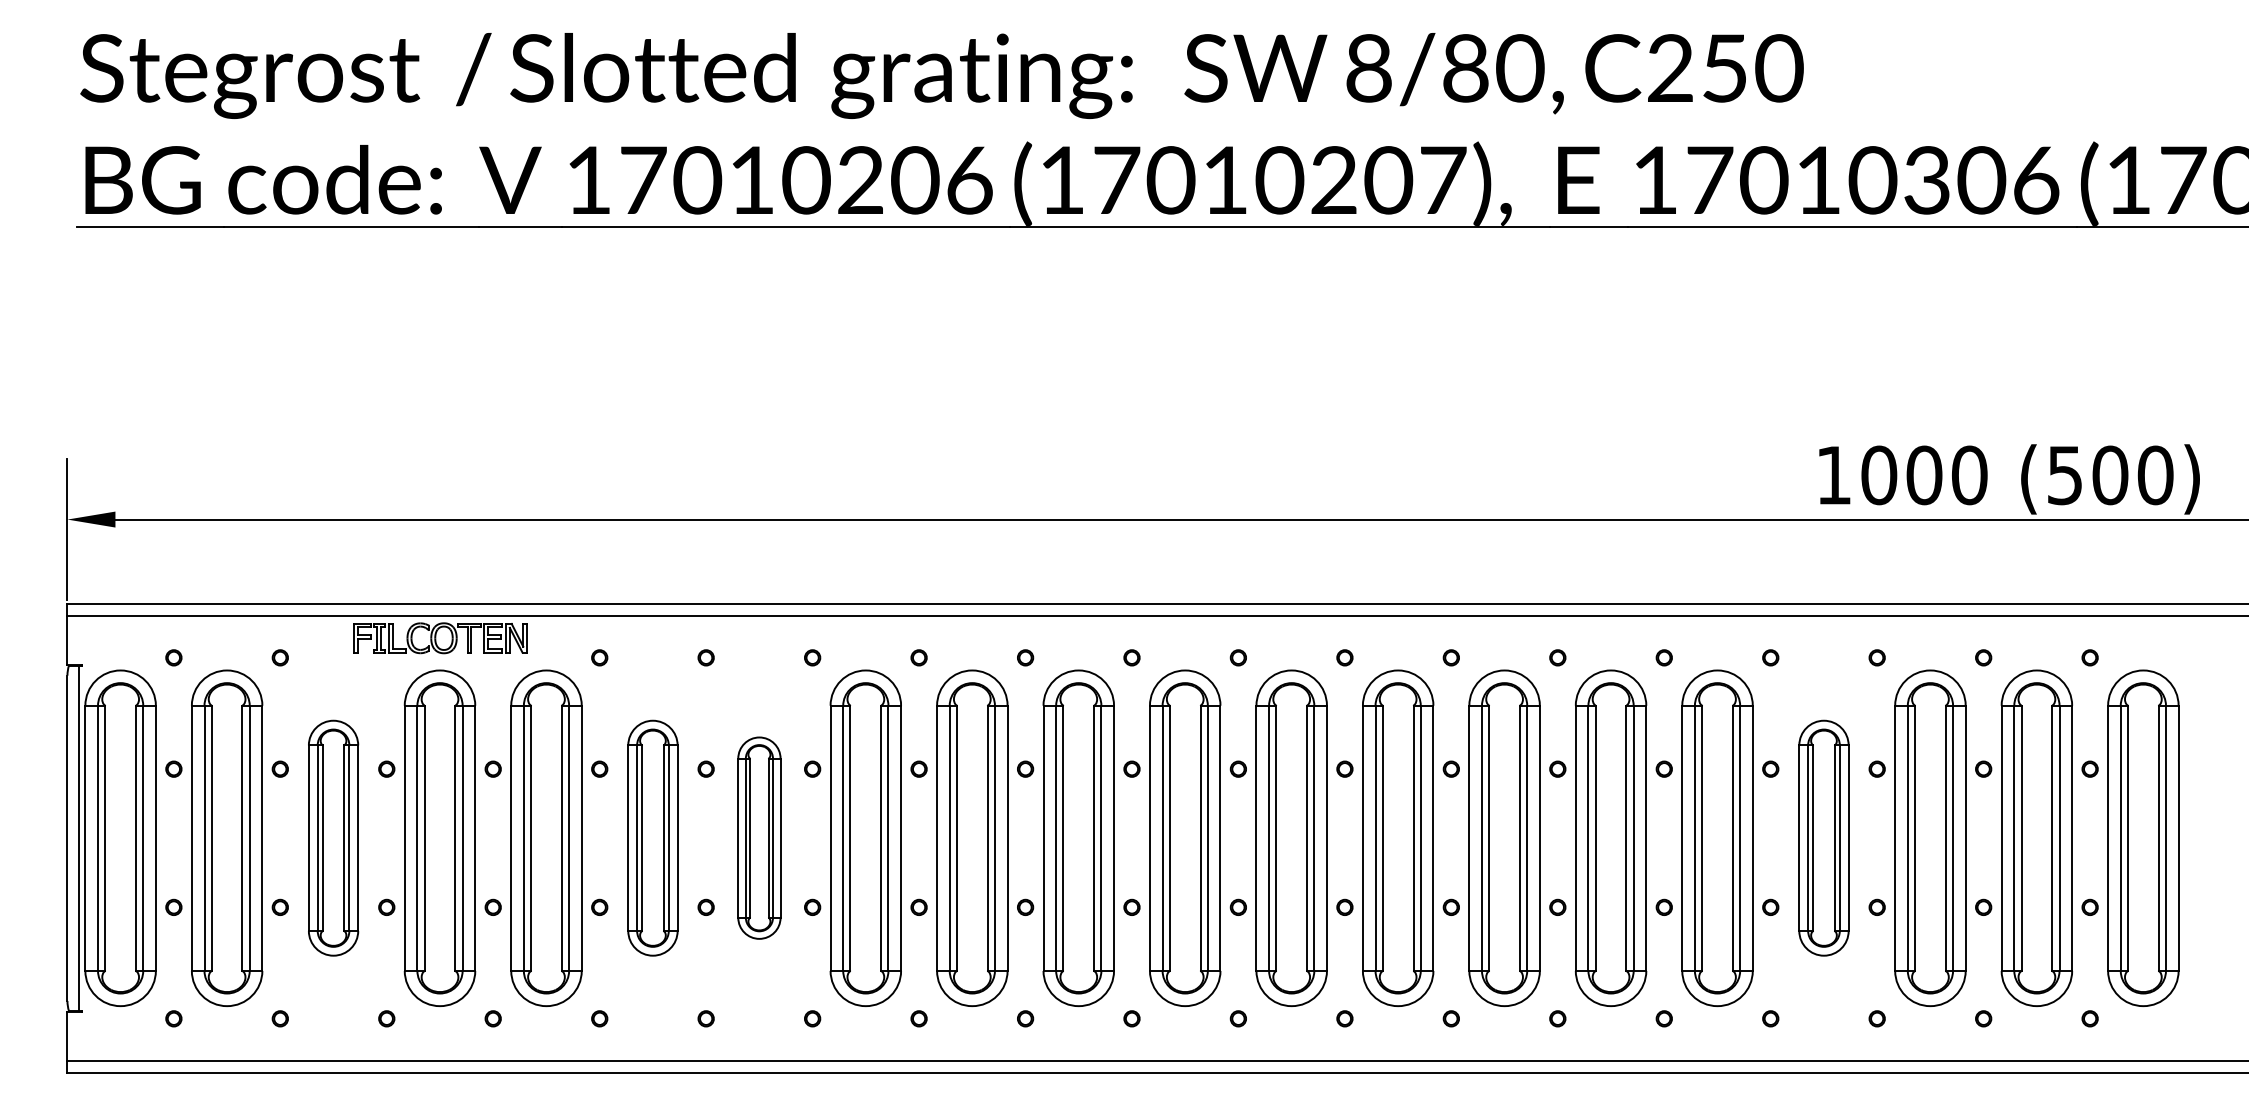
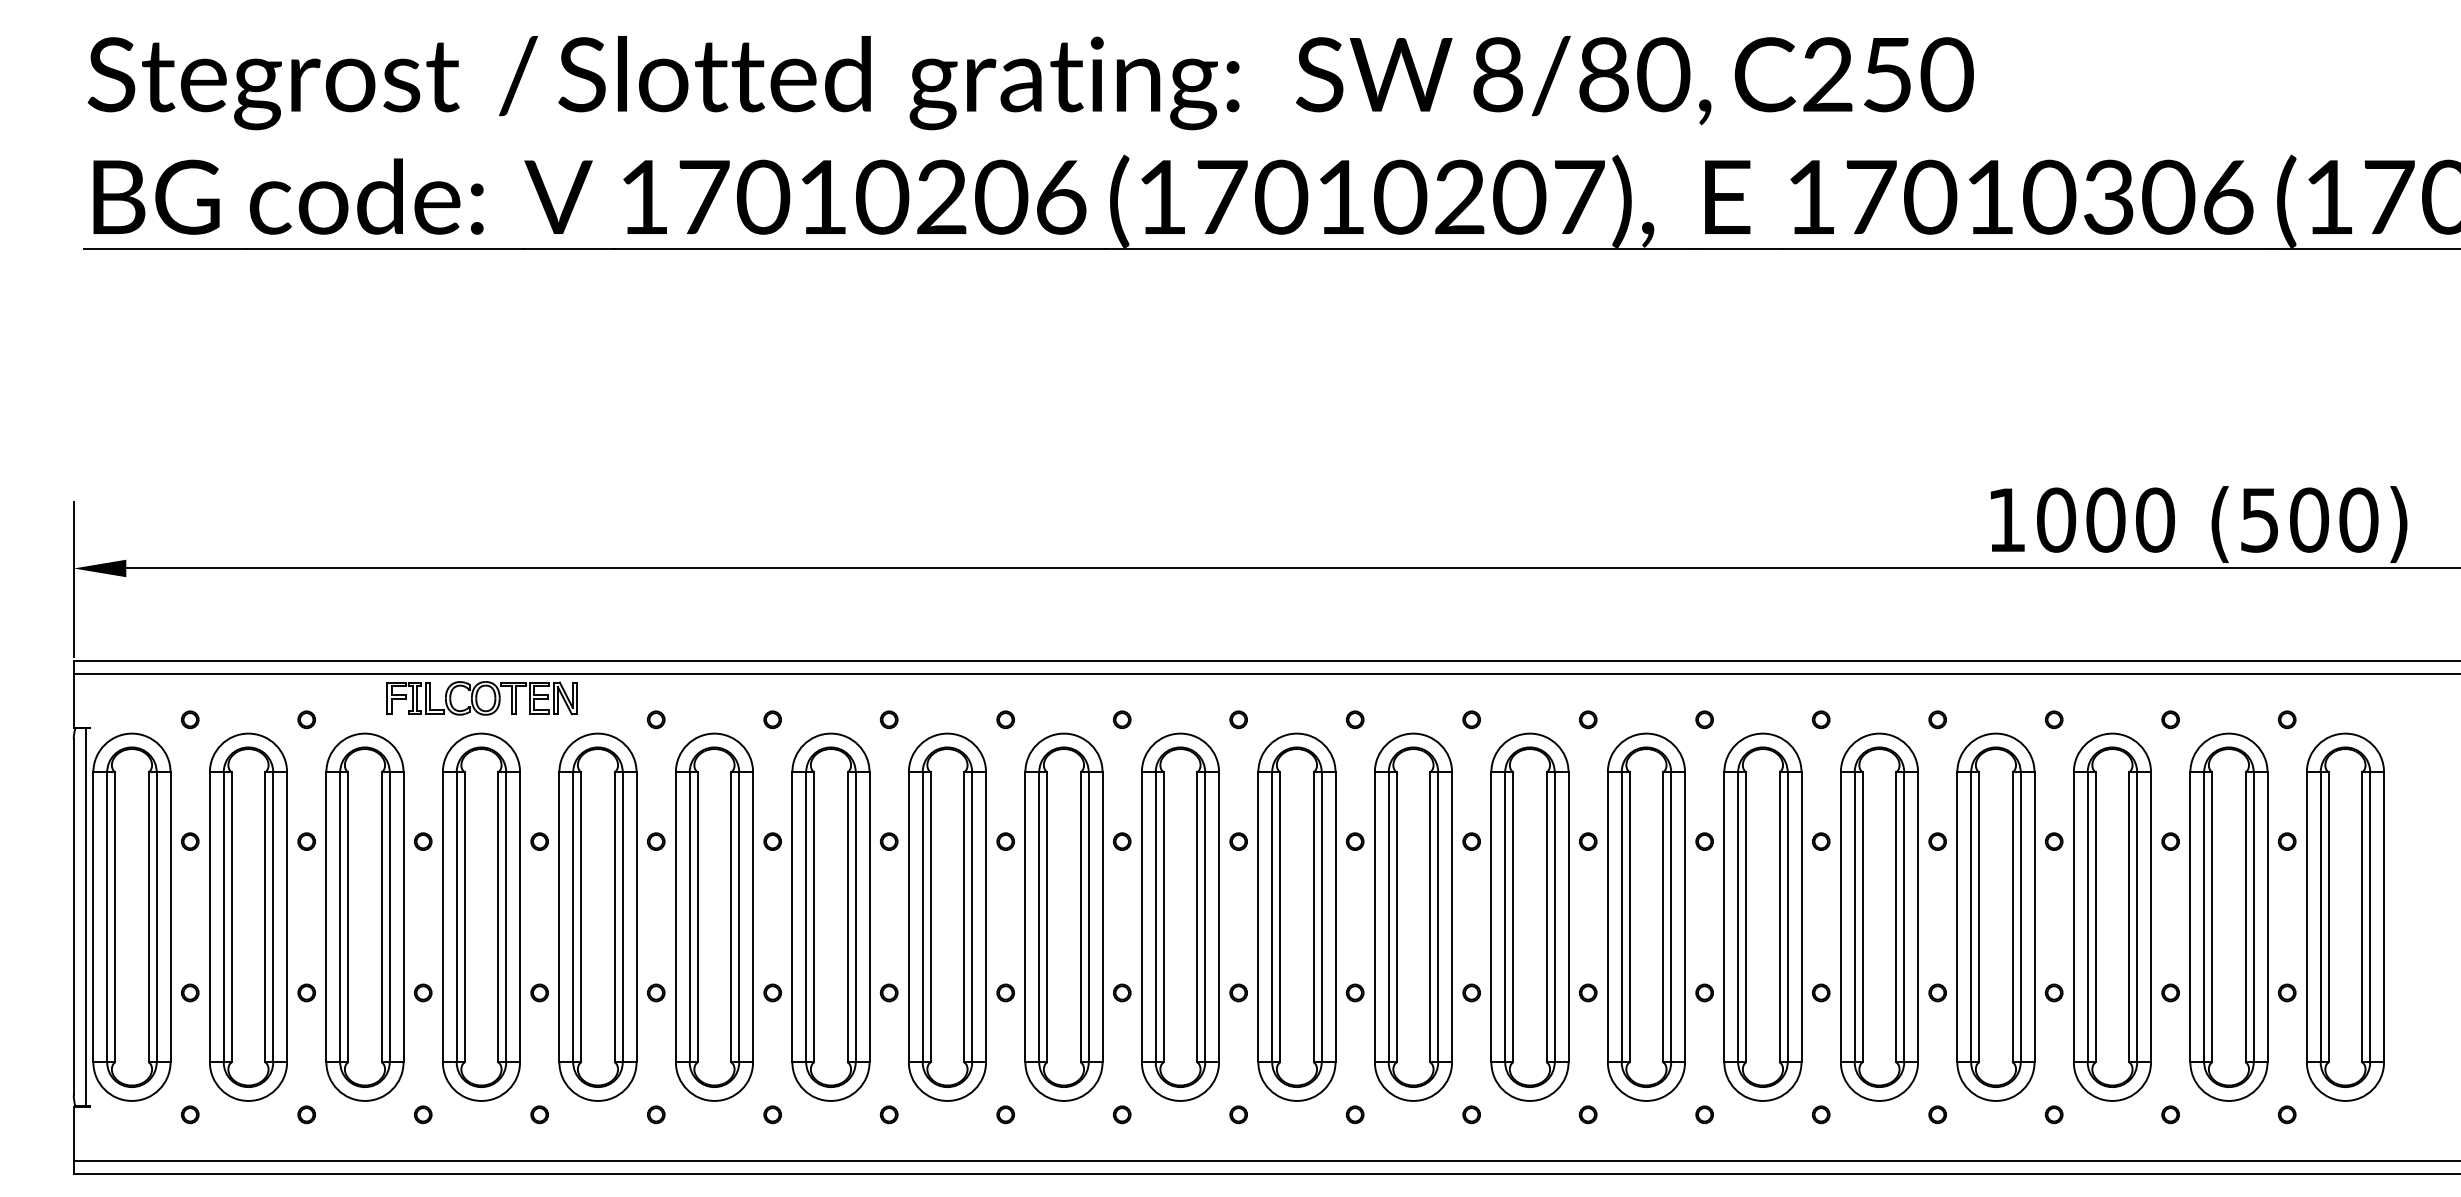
part: (333, 837) -> (364, 916), size x1.43
part: (652, 837) -> (713, 916), size x1.43
part: (759, 837) -> (831, 916), size x1.67
part: (1823, 837) -> (1995, 916), size x1.43

